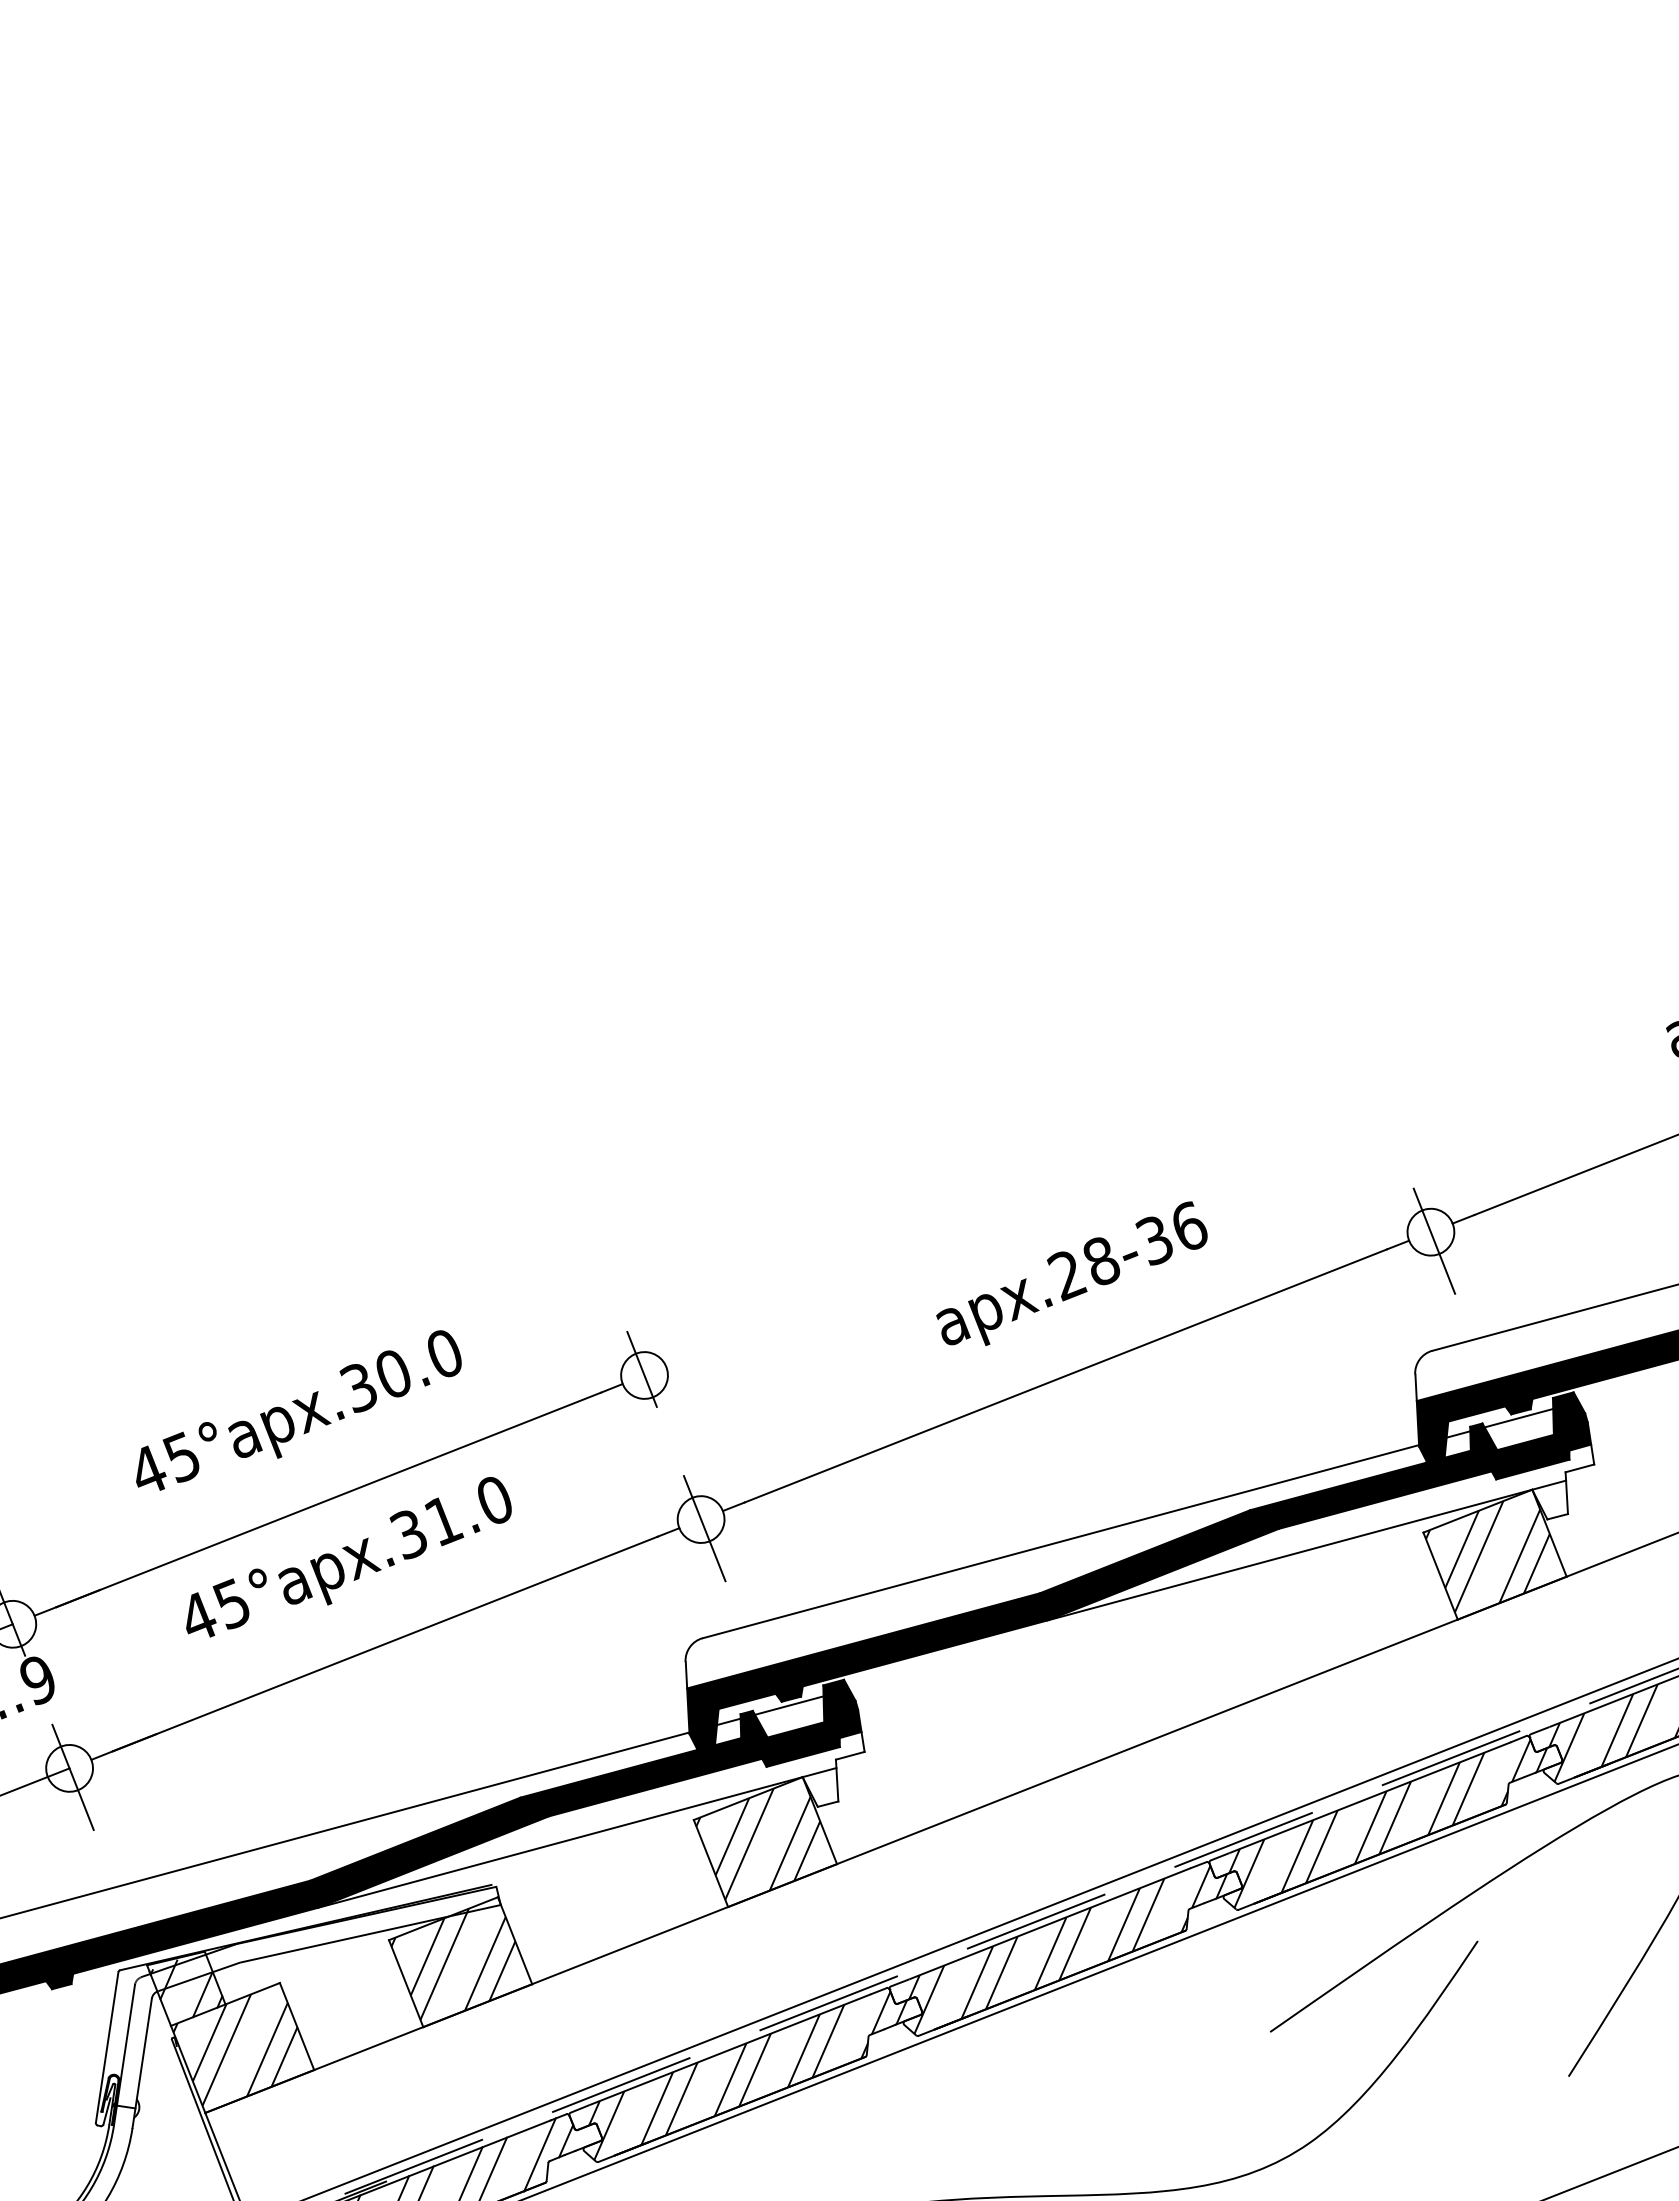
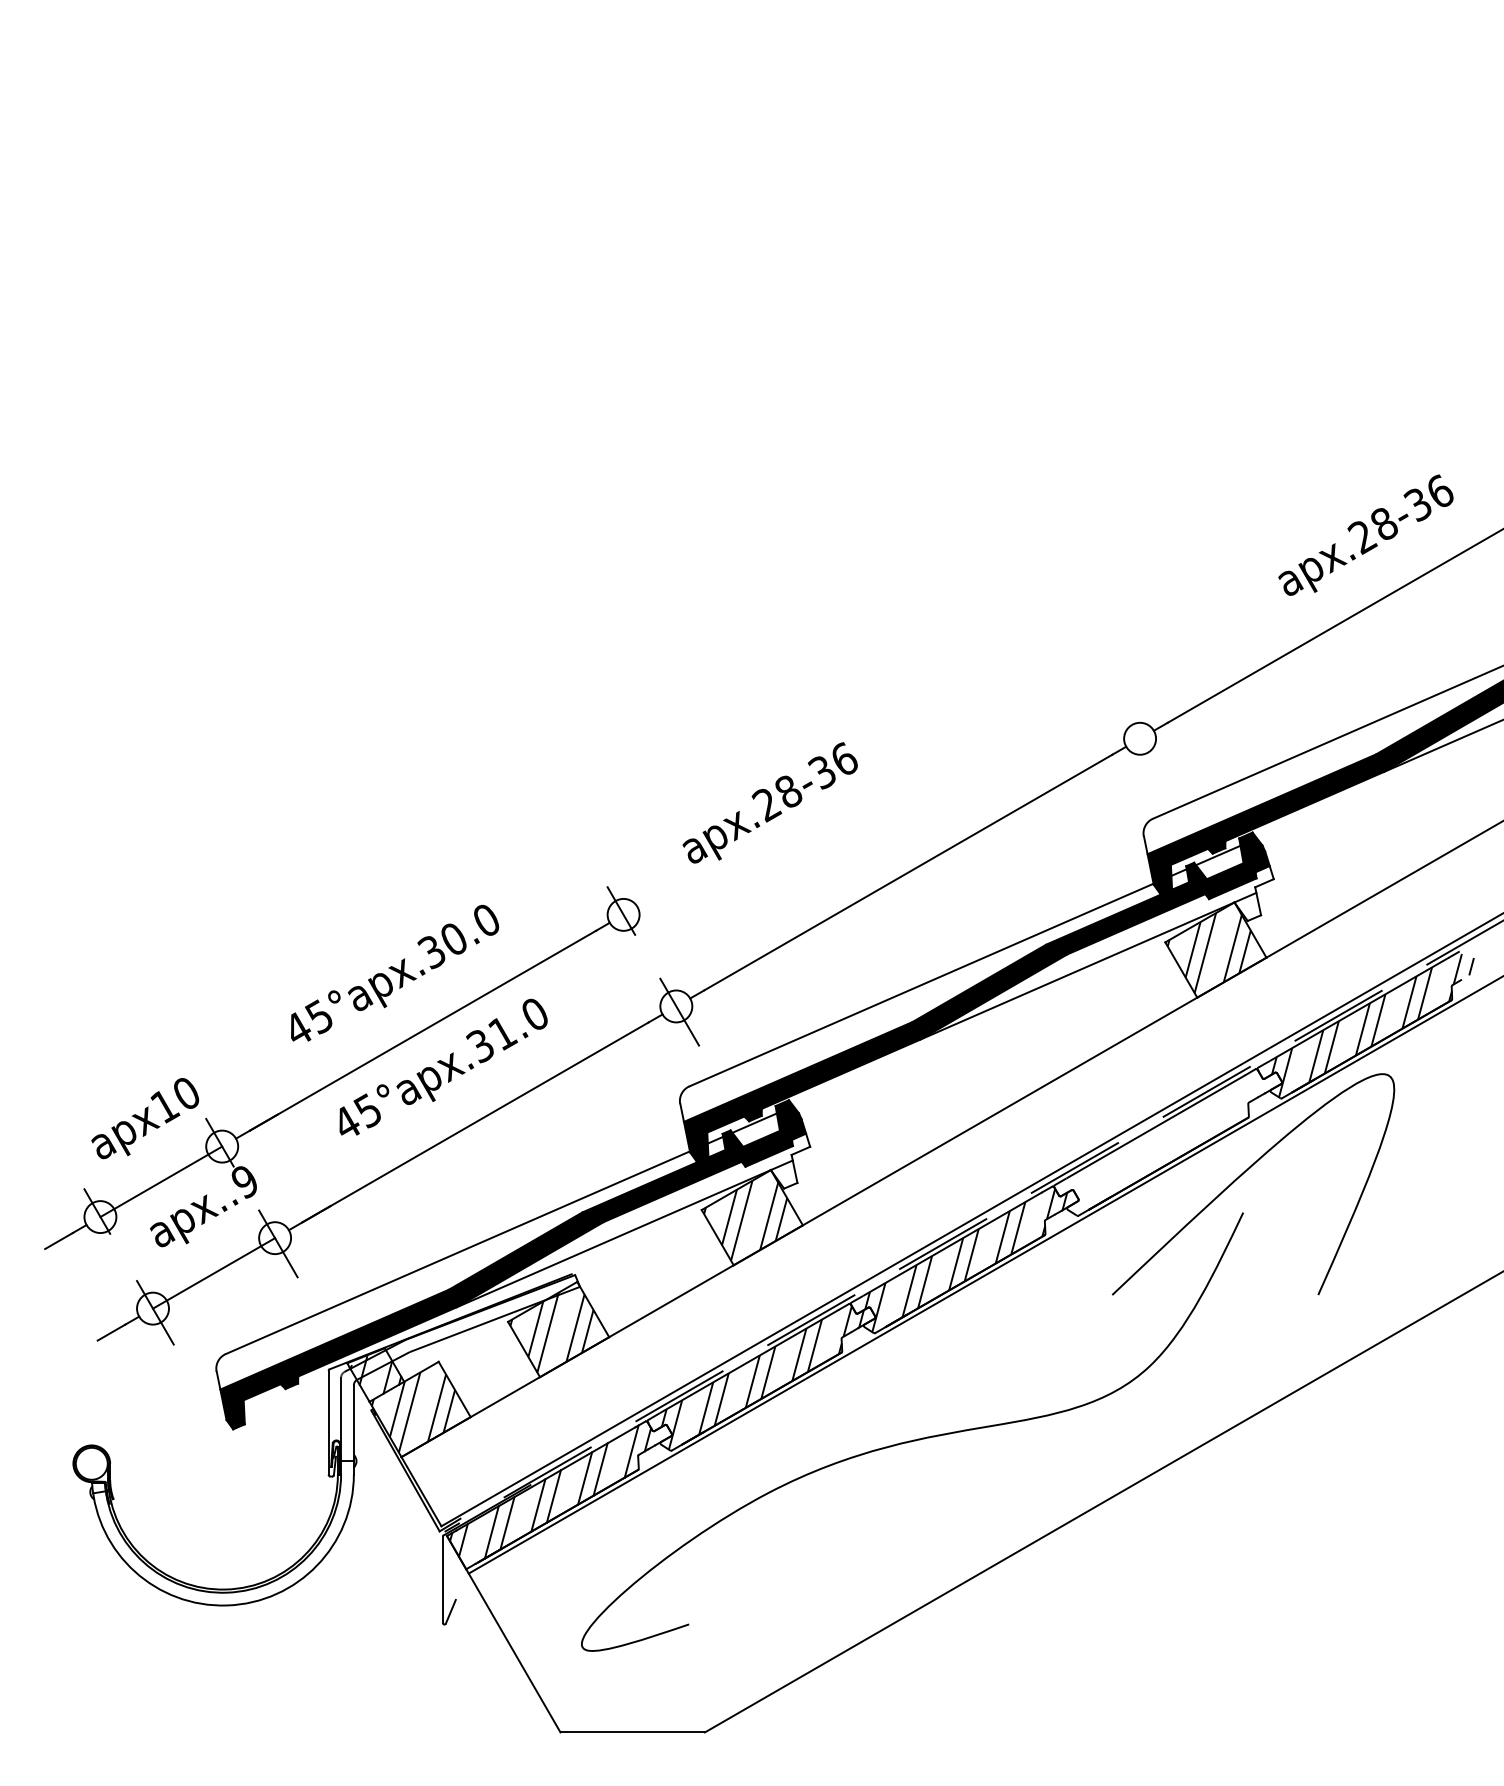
line: (1434, 1241) -> (1143, 744), removed
text: (1071, 1272) -> (769, 802), moved
hatch: (1386, 1823) -> (1169, 1142), removed

